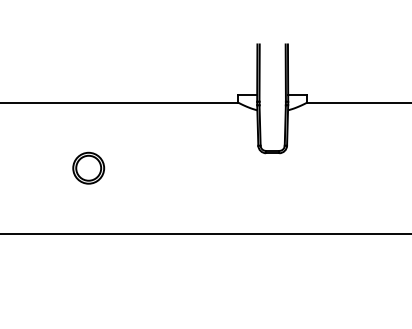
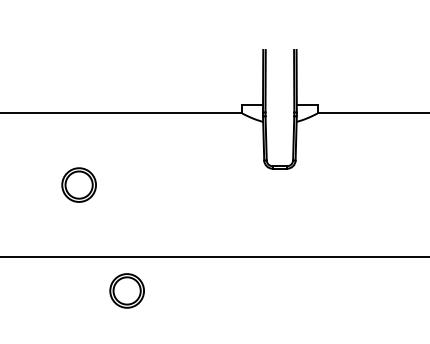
part: (132, 264) -> (126, 290), added

